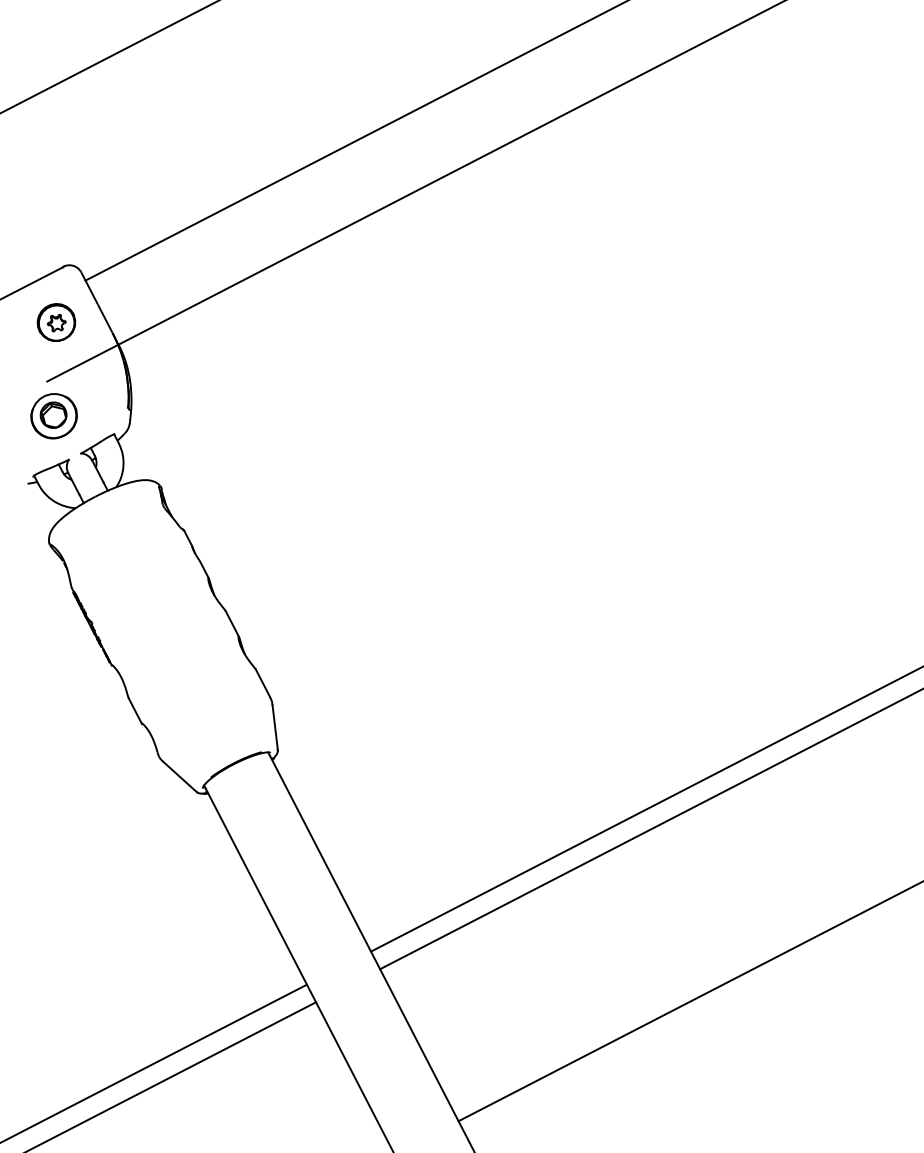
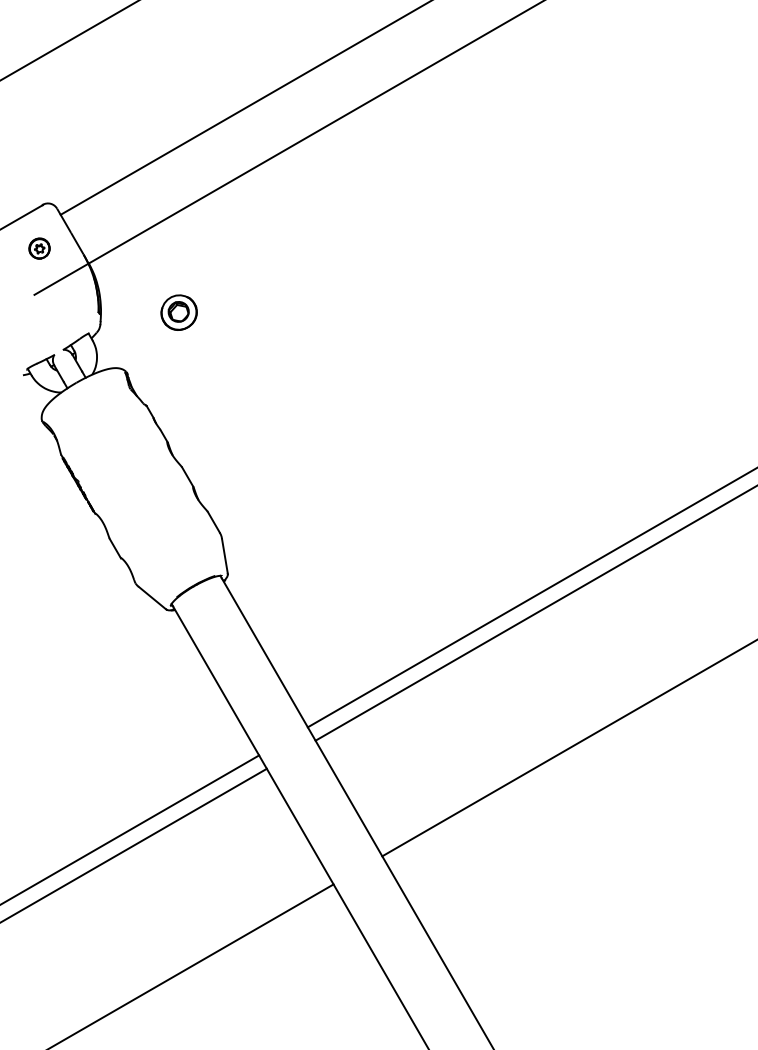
part: (56, 322) -> (39, 248), size x0.7
part: (53, 415) -> (178, 312), moved

